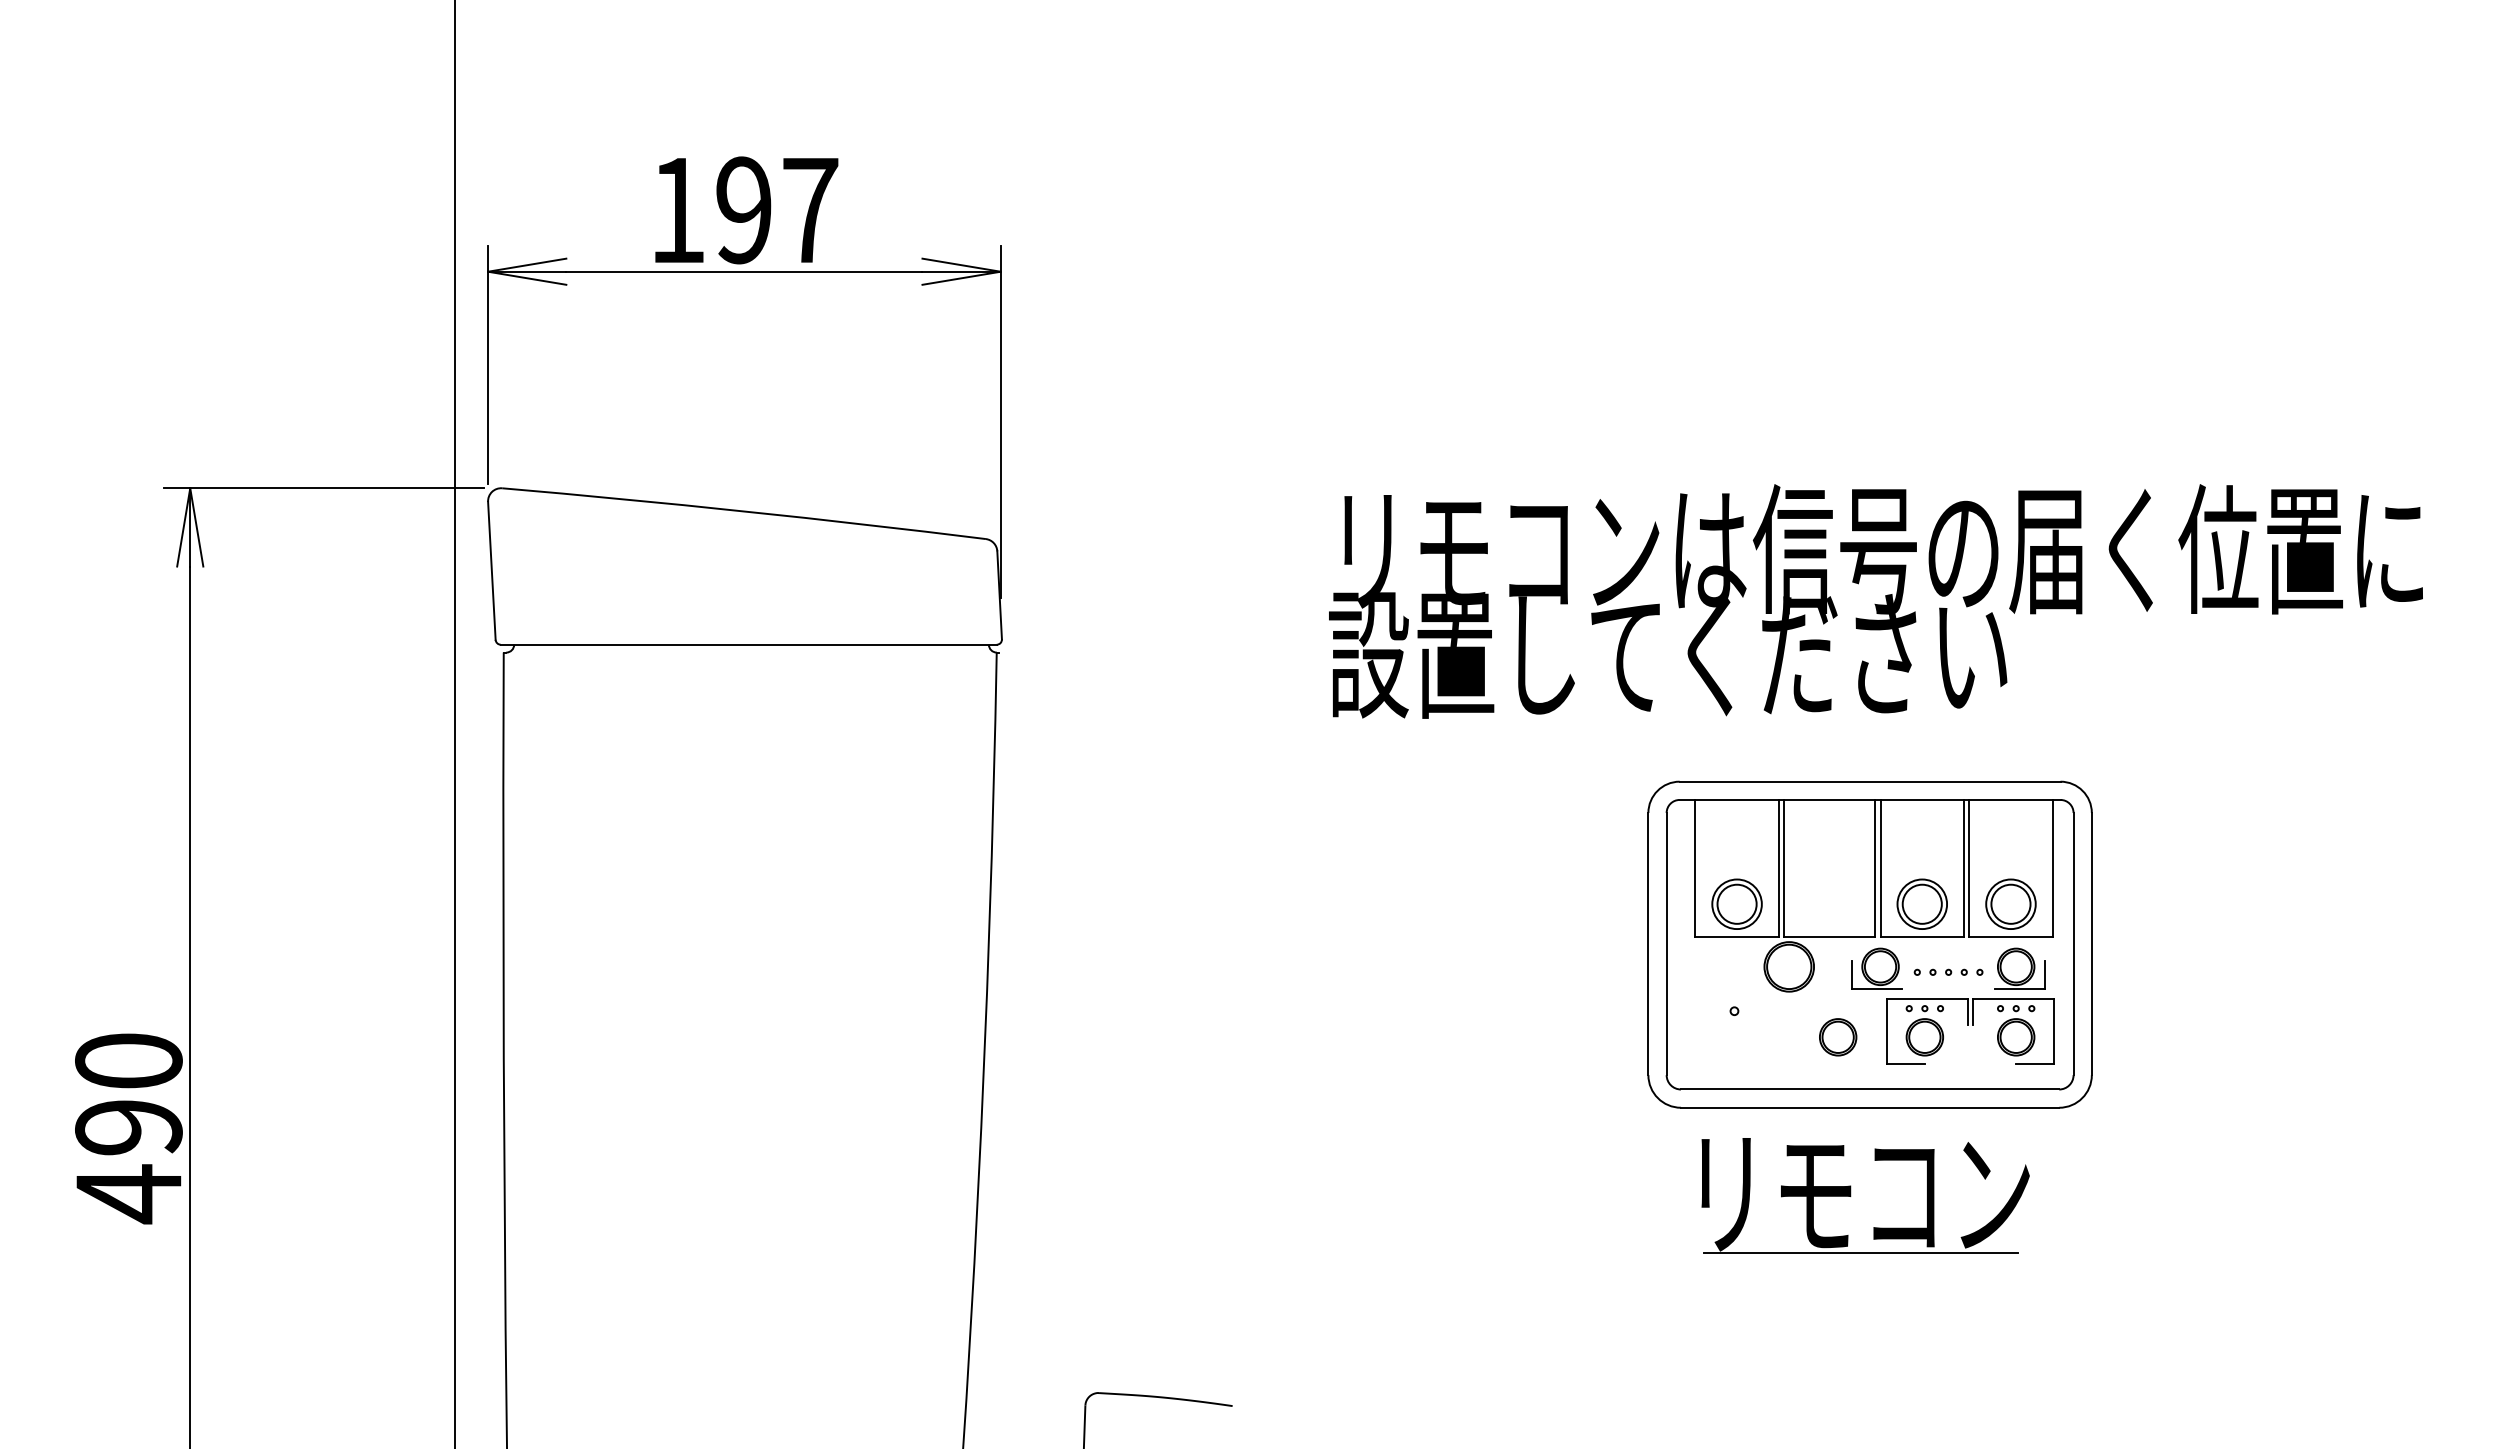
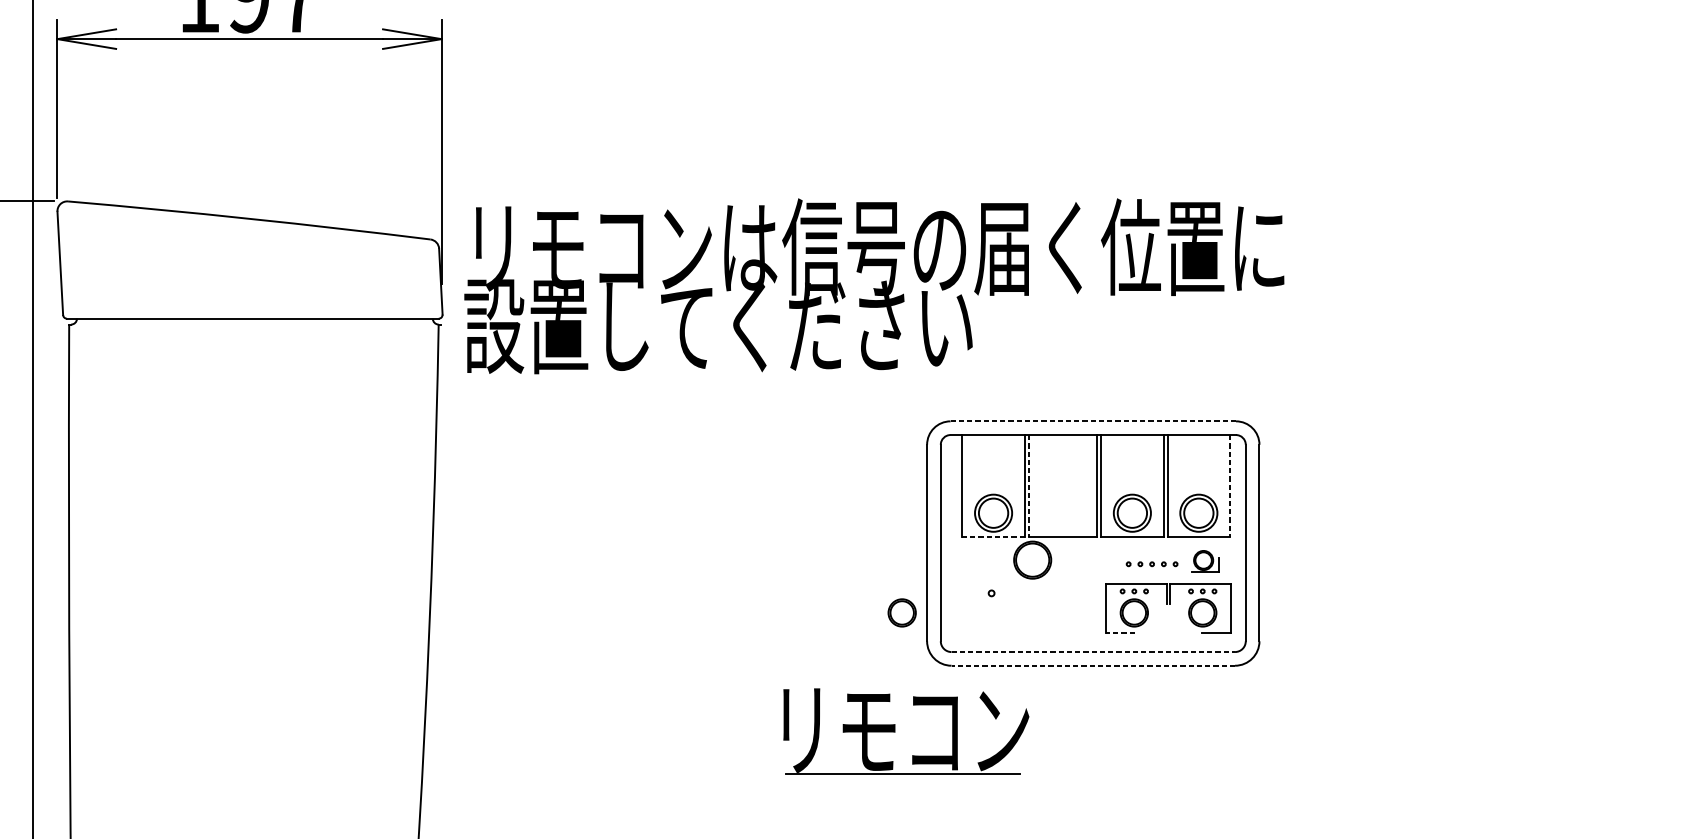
text: (1875, 601) -> (873, 286), moved
line: (1870, 781) -> (1093, 421), solid -> dashed
line: (1784, 868) -> (1029, 486), solid -> dashed
line: (2052, 868) -> (1229, 486), solid -> dashed
line: (1737, 936) -> (993, 537), solid -> dashed
part: (1876, 968) -> (1098, 561), removed
part: (2019, 968) -> (1205, 561), size x0.7
part: (1838, 1037) -> (902, 613), moved
line: (1905, 1064) -> (1119, 633), solid -> dashed
line: (1870, 1089) -> (1093, 652), solid -> dashed
line: (1869, 1107) -> (1092, 665), solid -> dashed
part: (1851, 1195) -> (895, 731), moved

